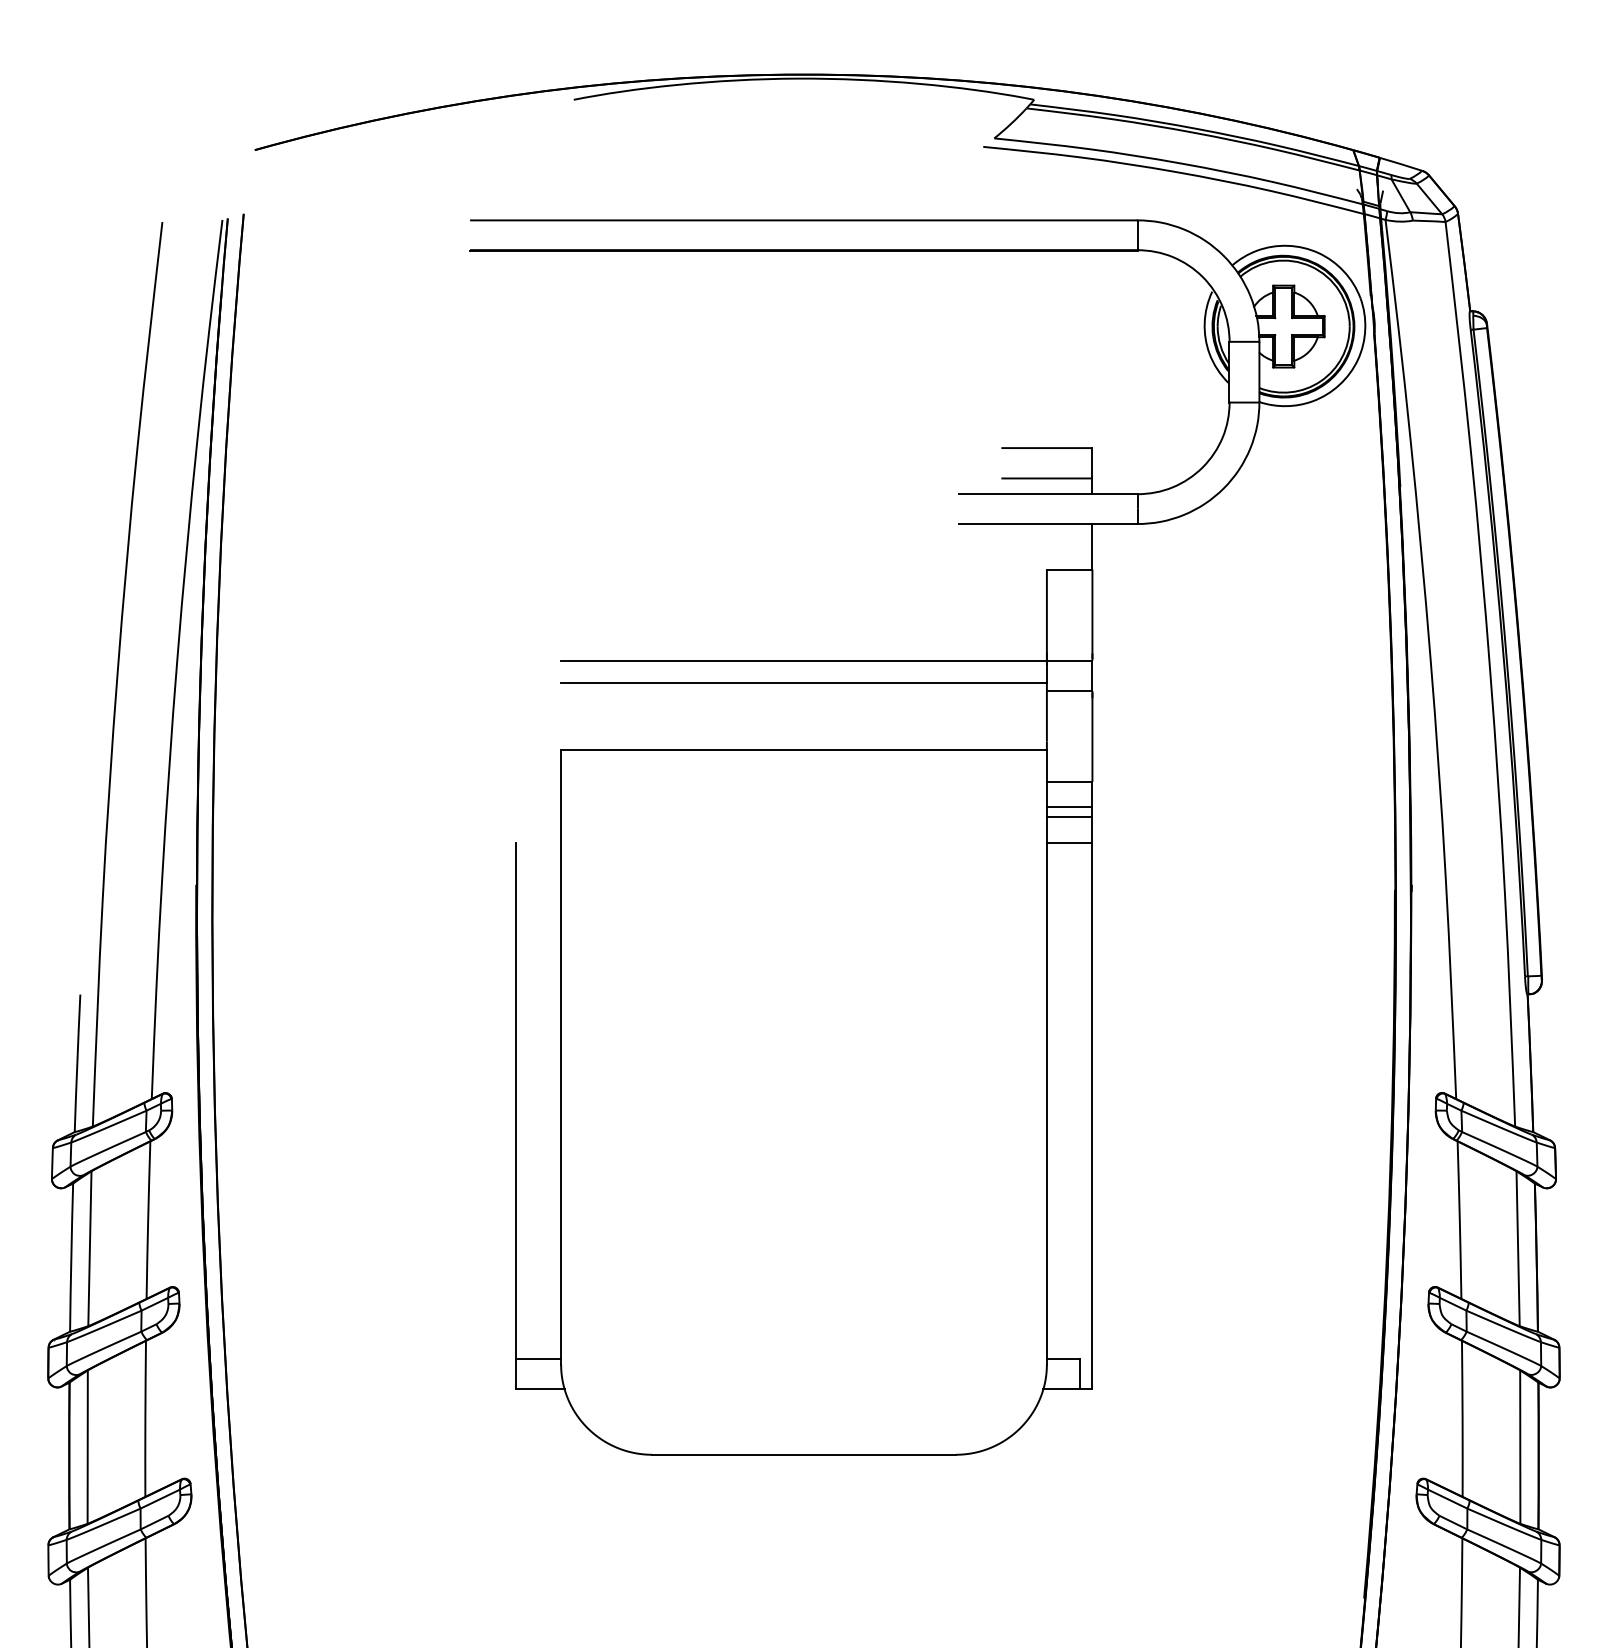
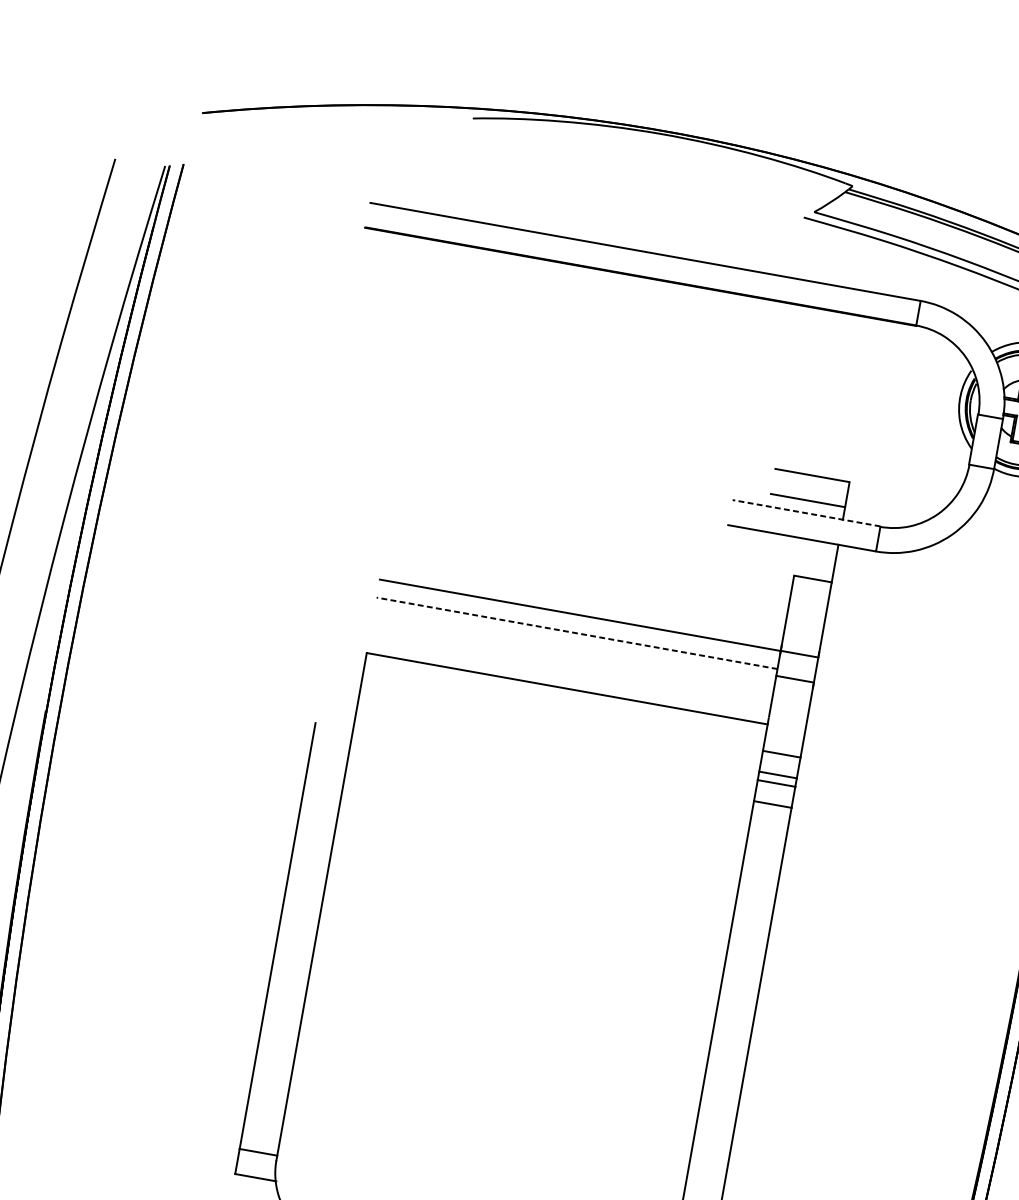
line: (1048, 493) -> (806, 513), solid -> dashed
line: (804, 682) -> (577, 633), solid -> dashed

